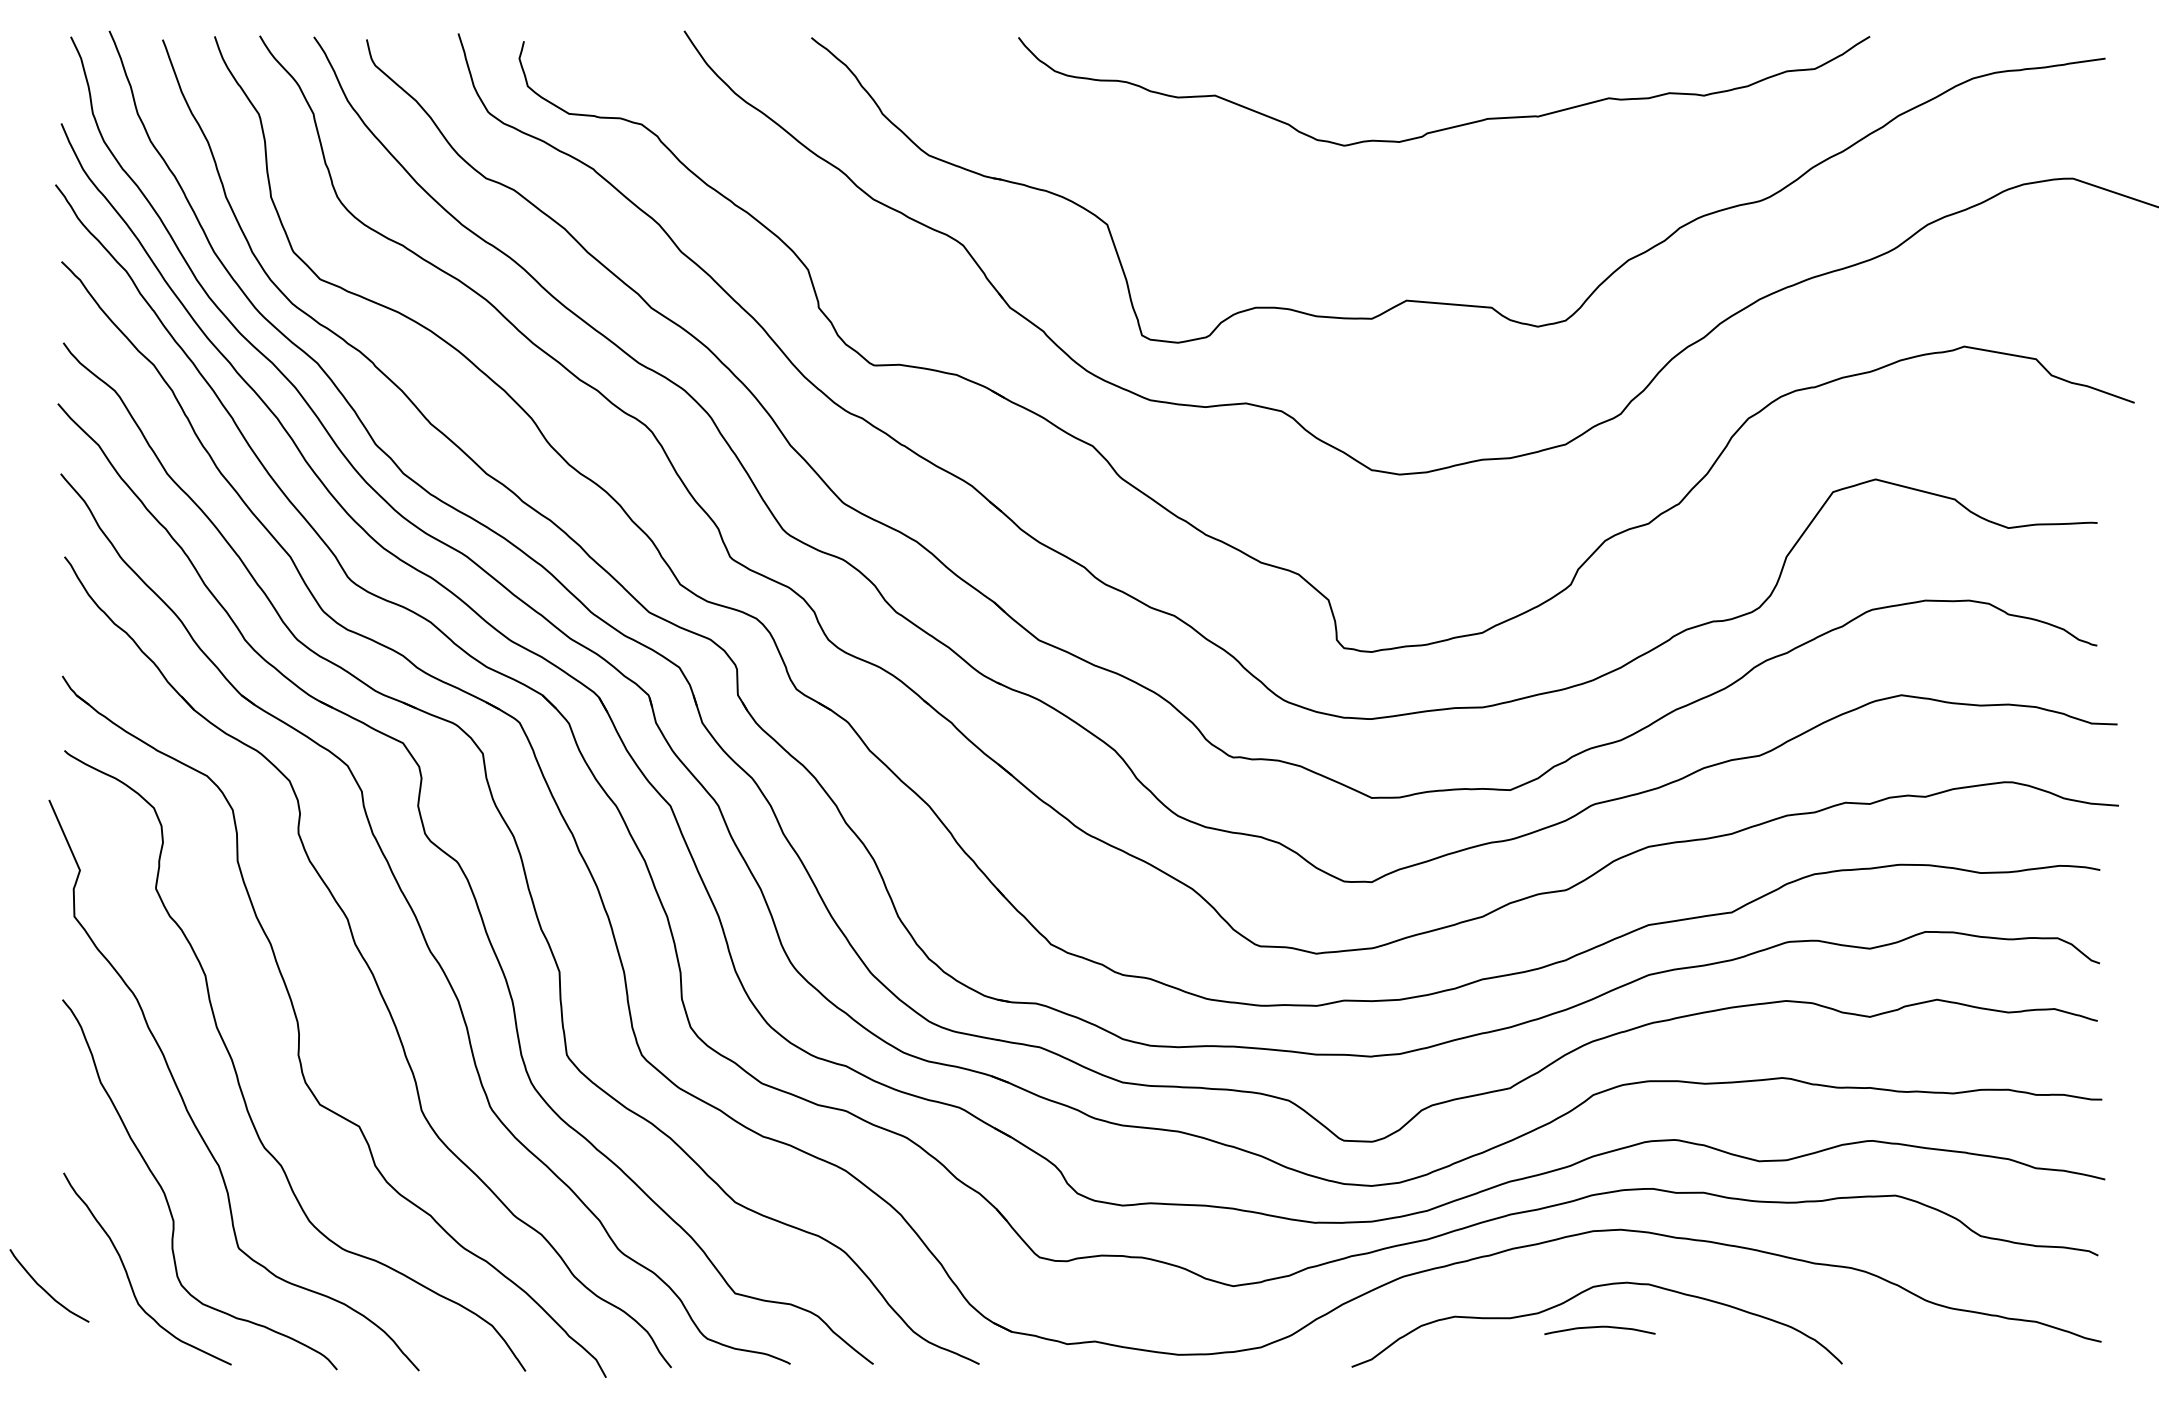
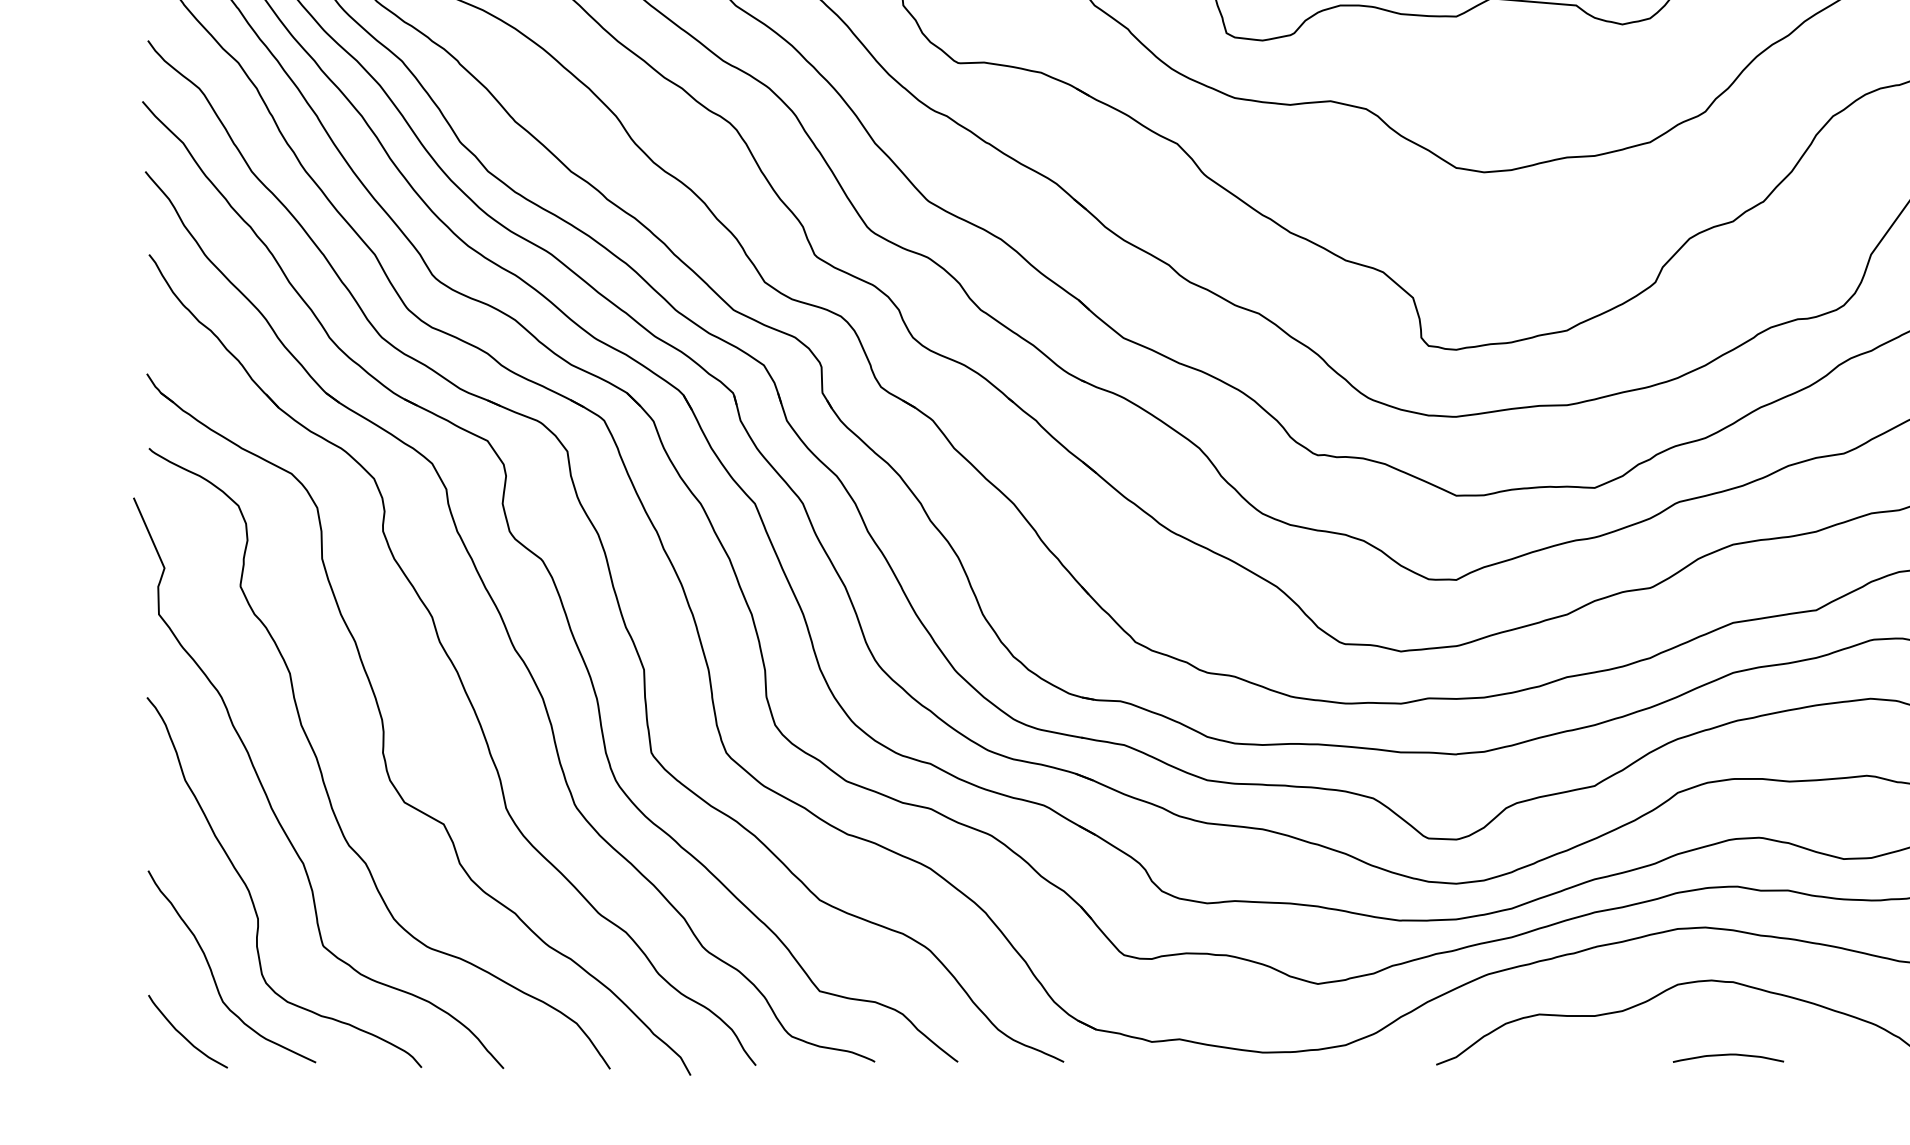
curve: (45, 1289) -> (184, 1035), moved
curve: (1599, 1327) -> (1728, 1055), moved

